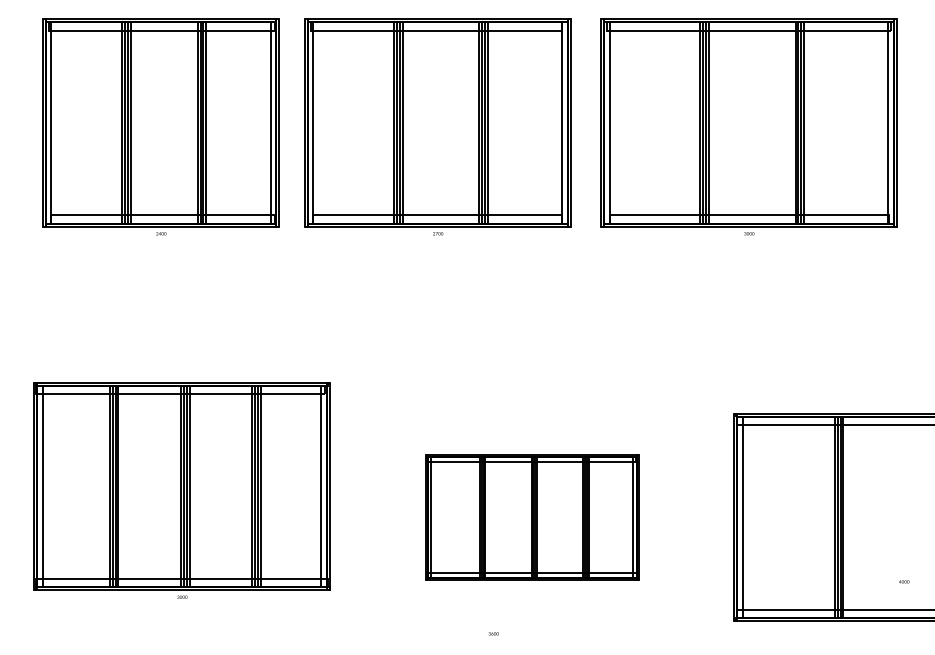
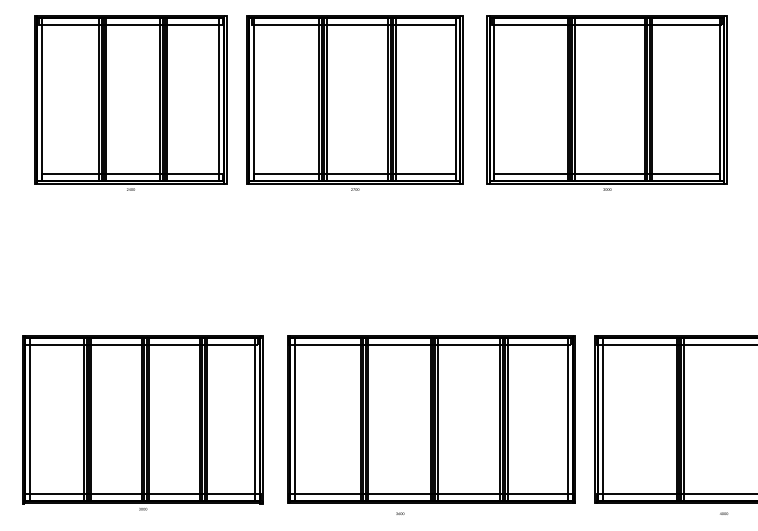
part: (181, 490) -> (142, 422), moved
part: (532, 517) -> (431, 419), size x1.67
text: (904, 581) -> (724, 513), moved

